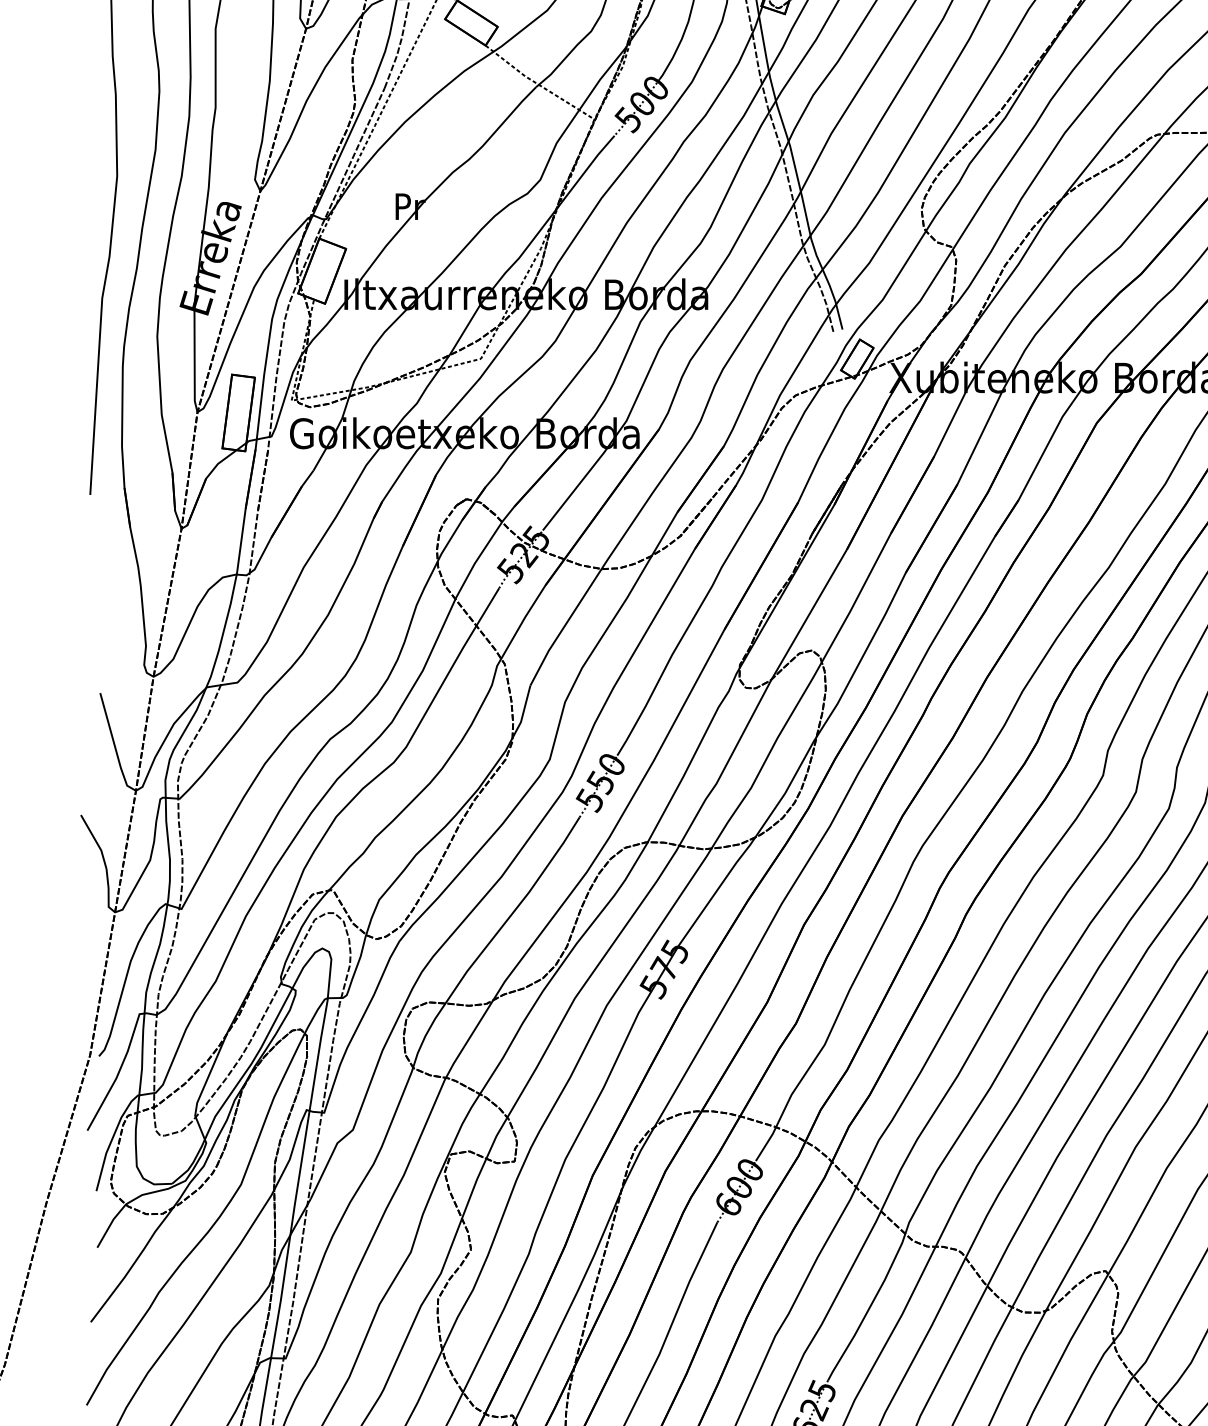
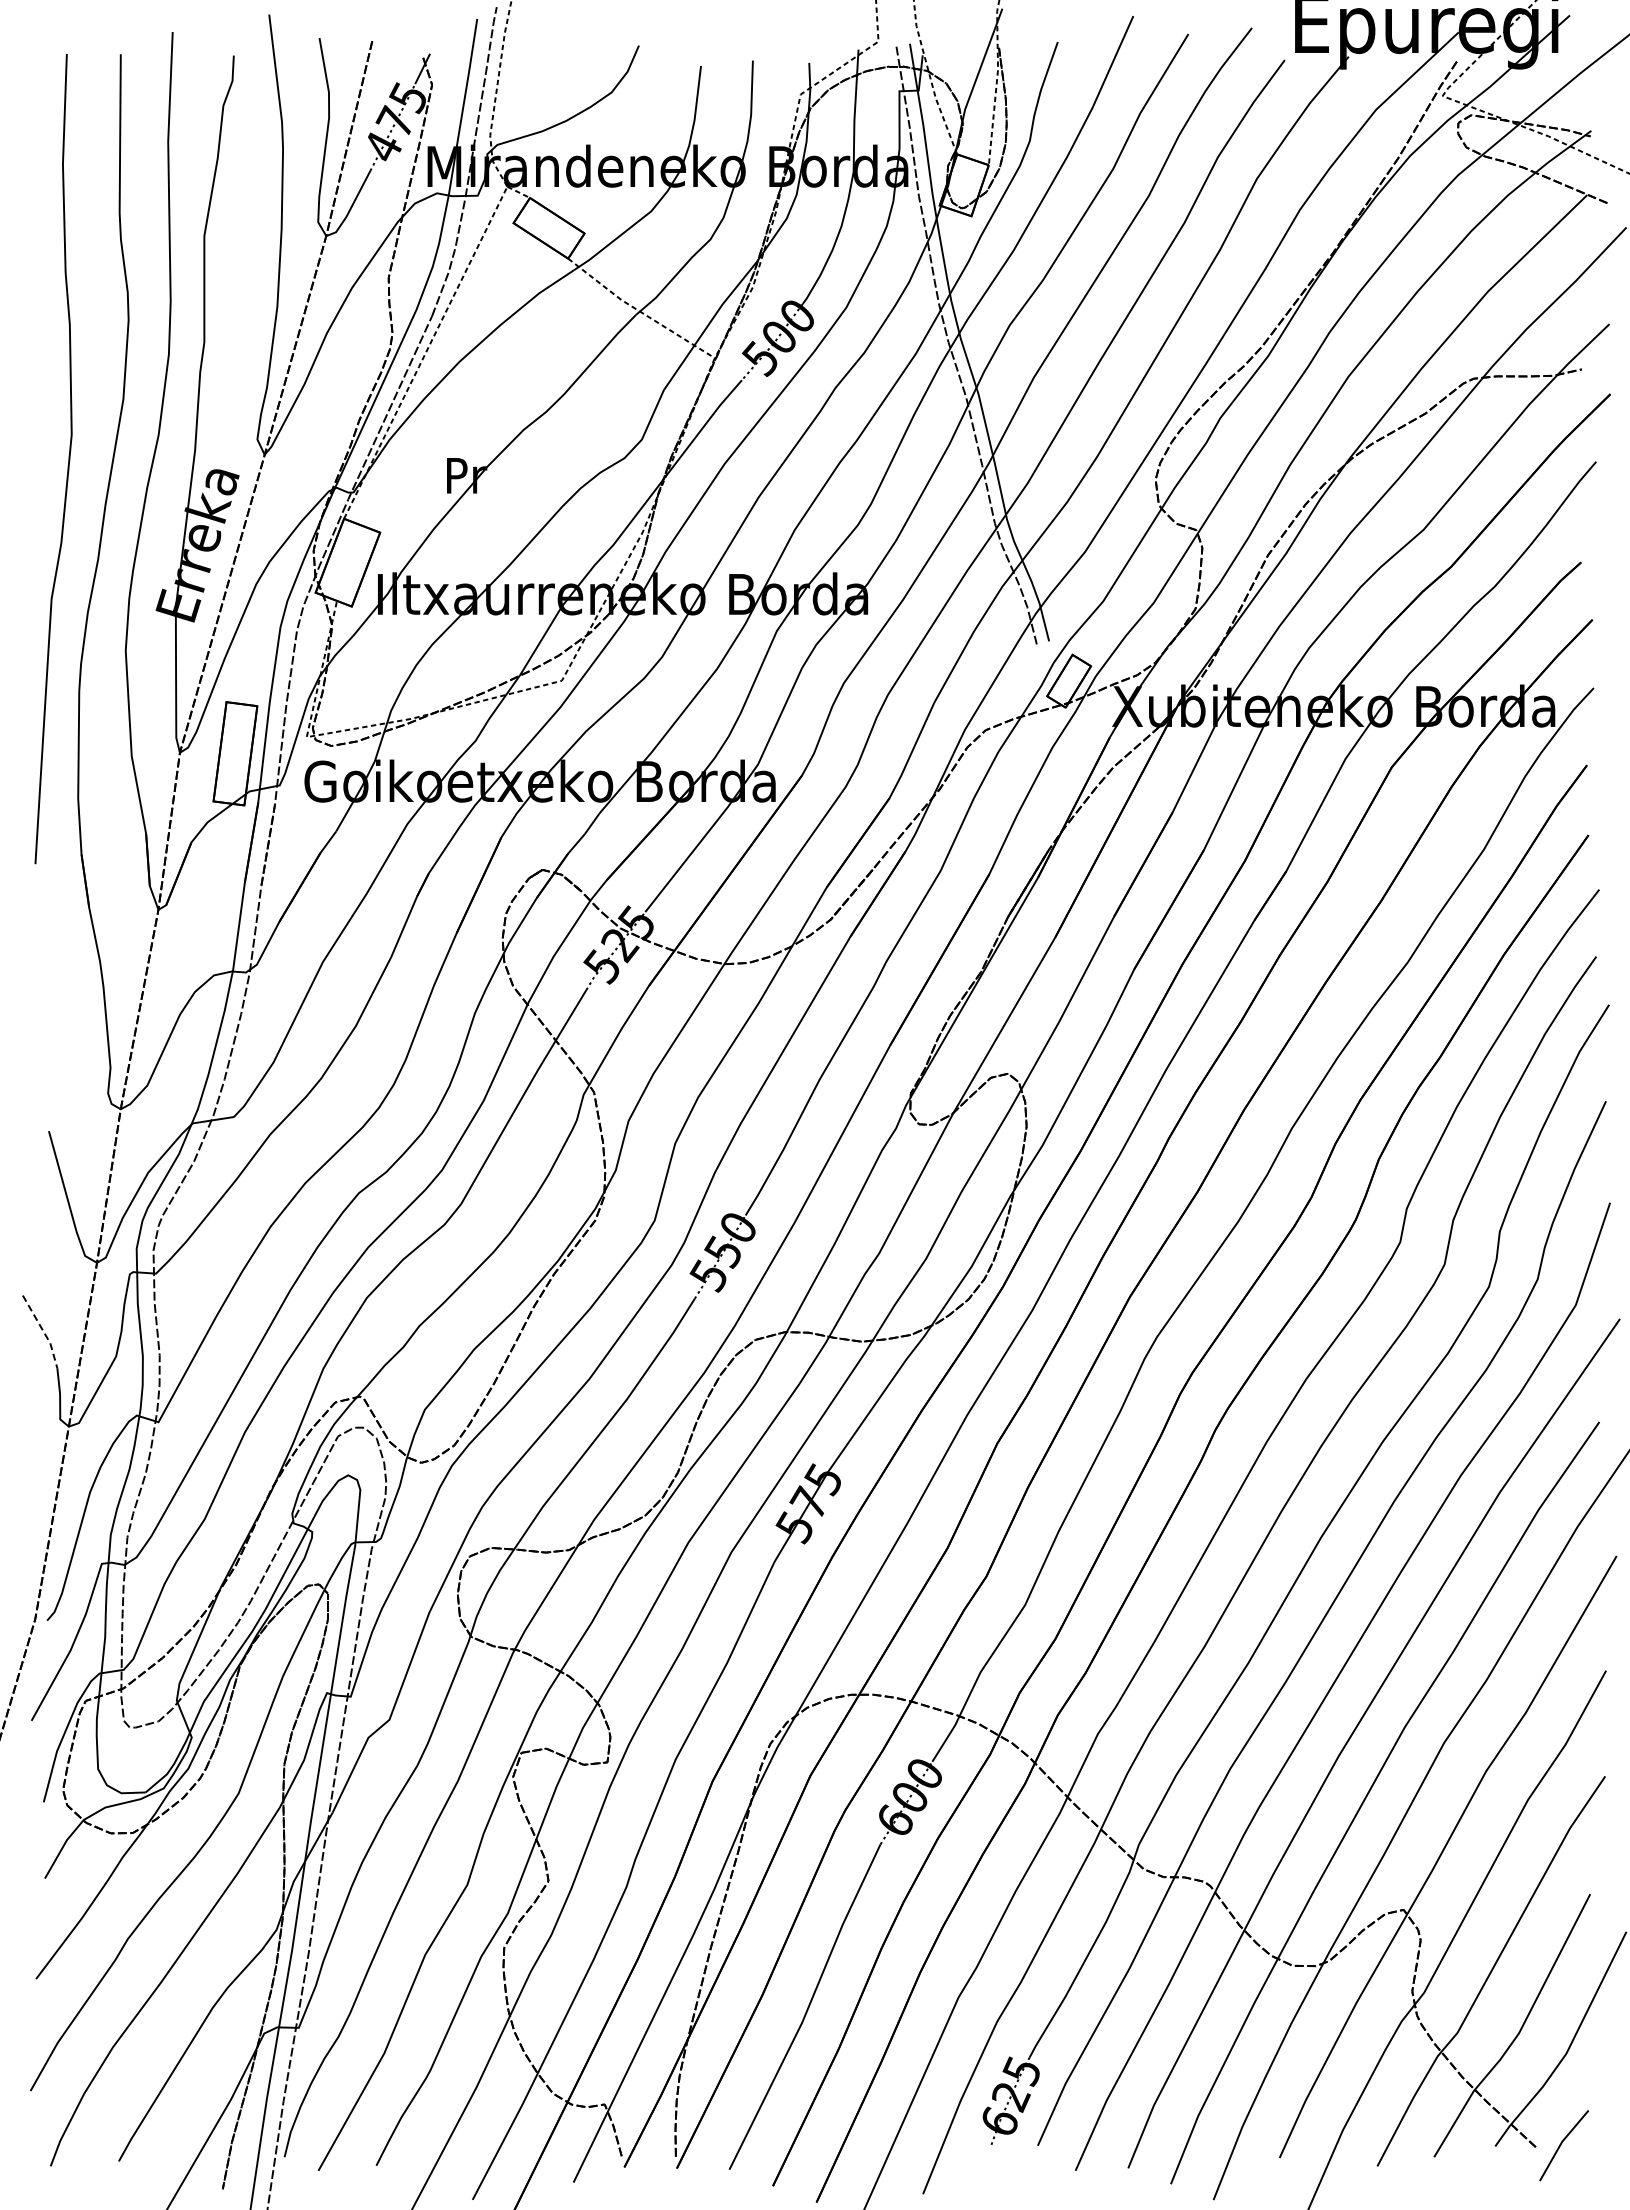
line: (96, 841) -> (43, 1331), solid -> dashed

